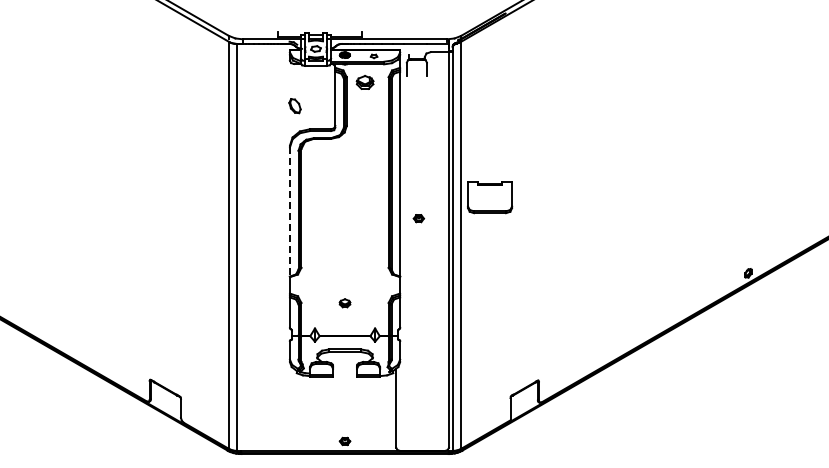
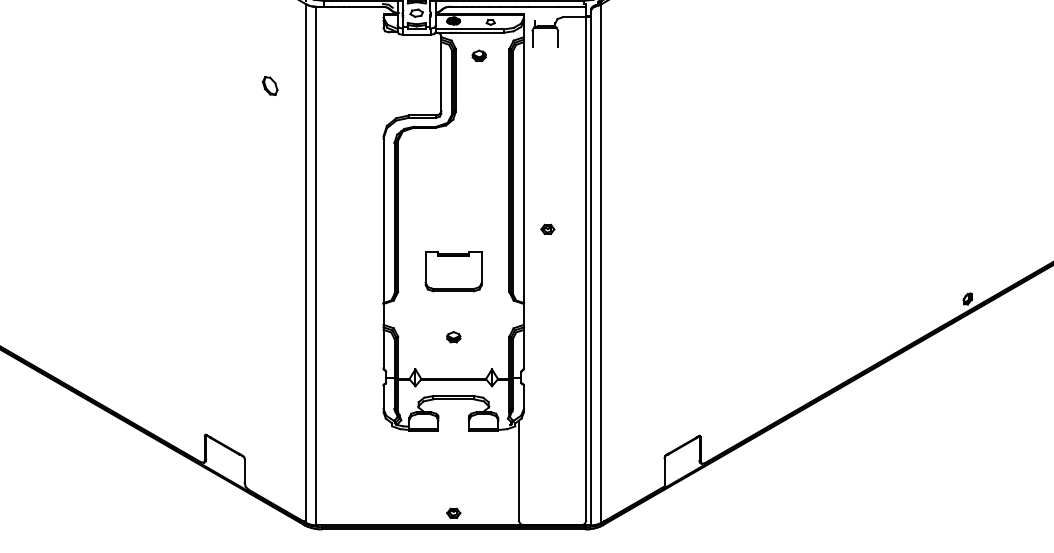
part: (364, 82) -> (478, 55), size x0.62
part: (294, 106) -> (269, 86), moved
part: (490, 197) -> (454, 271), moved
line: (289, 211) -> (382, 220), dashed -> solid

